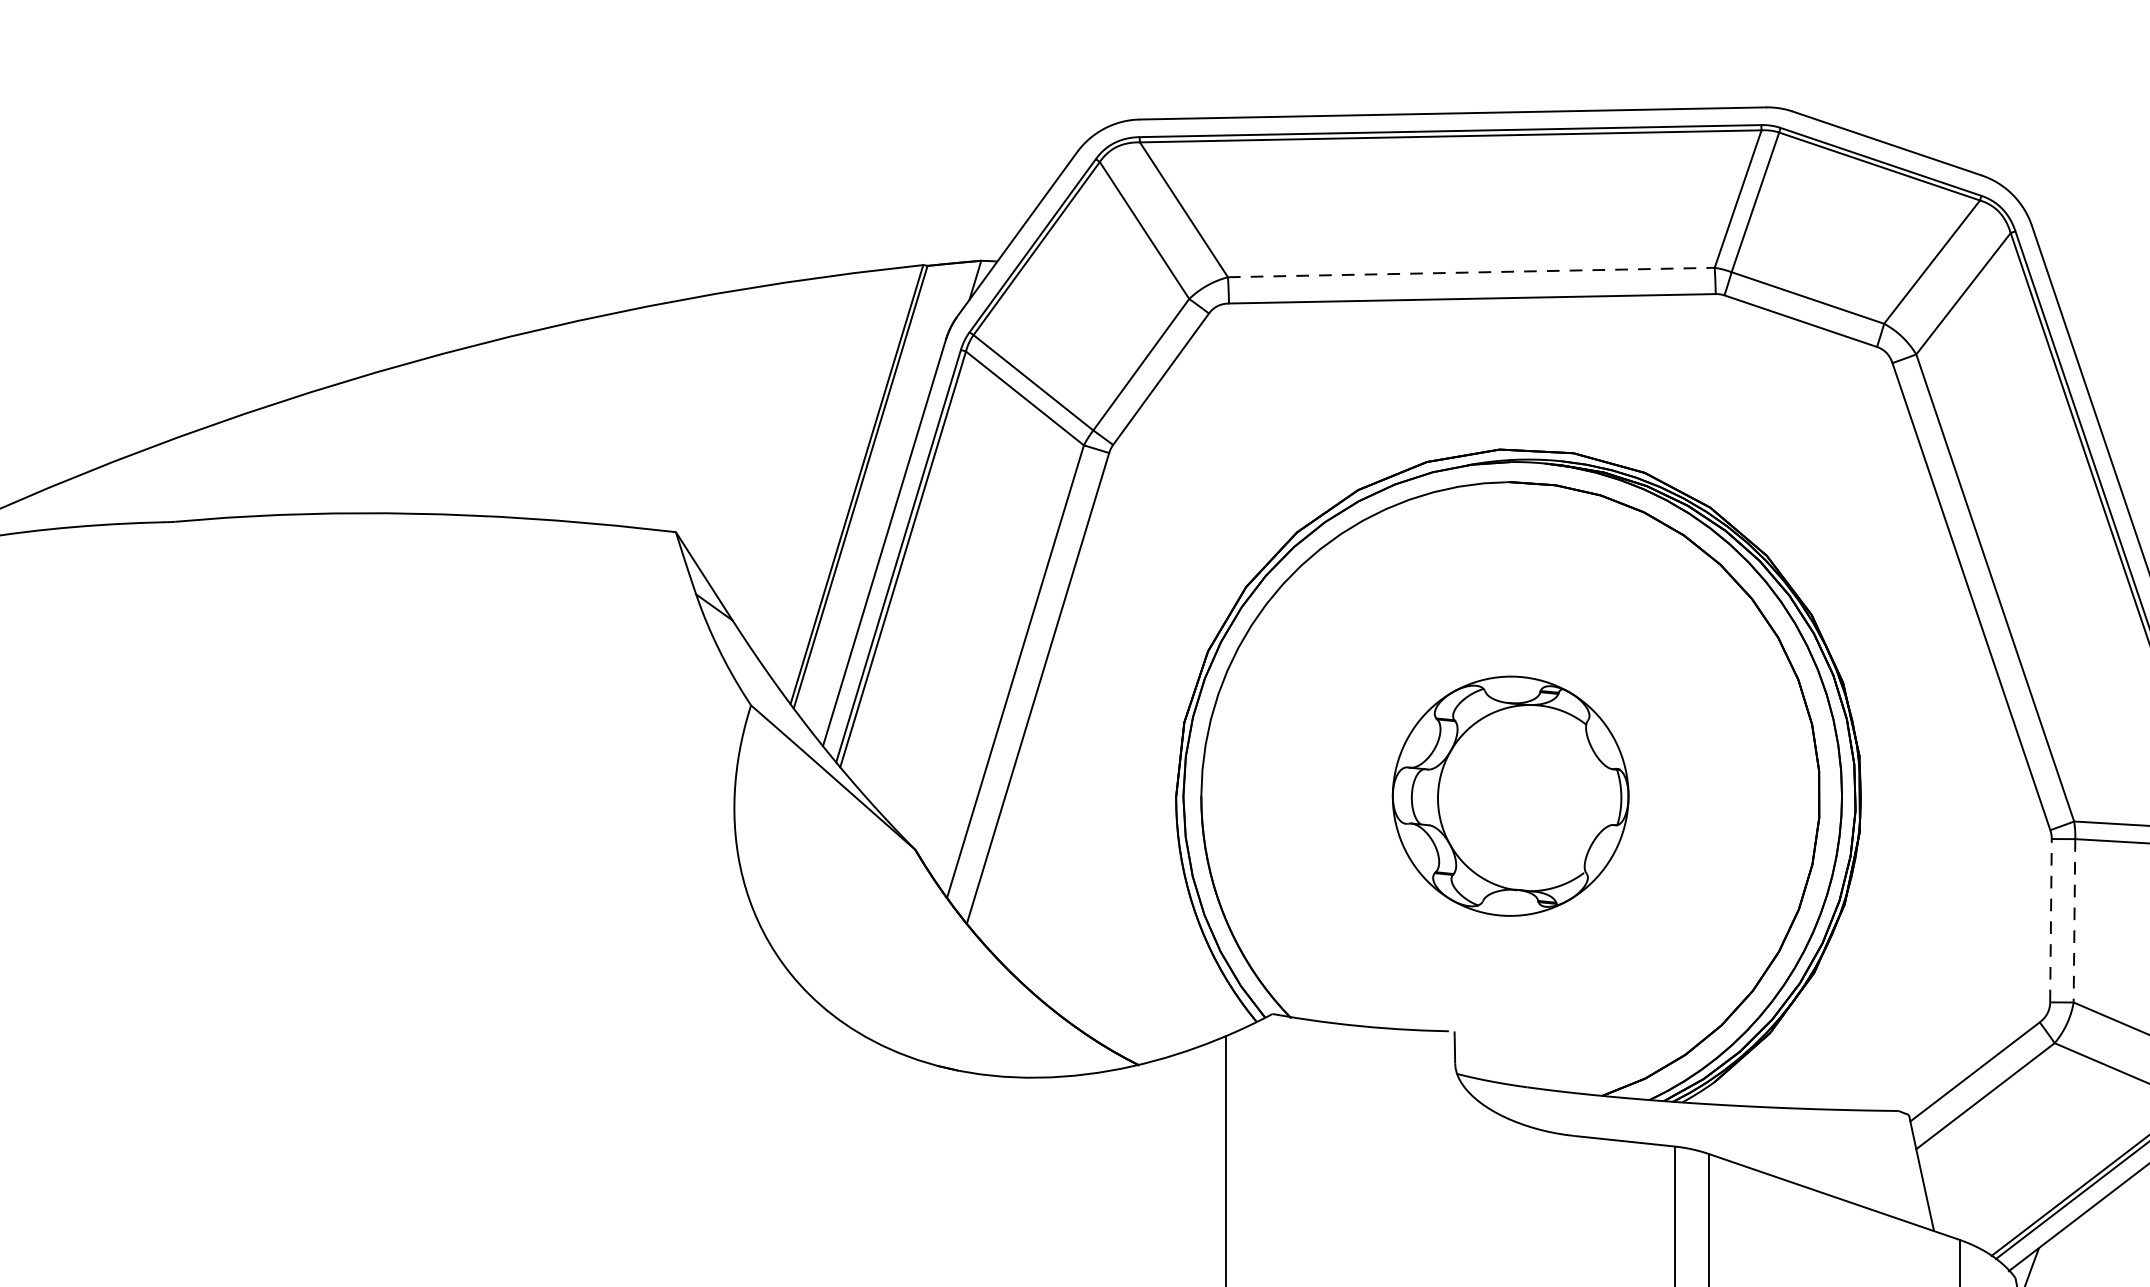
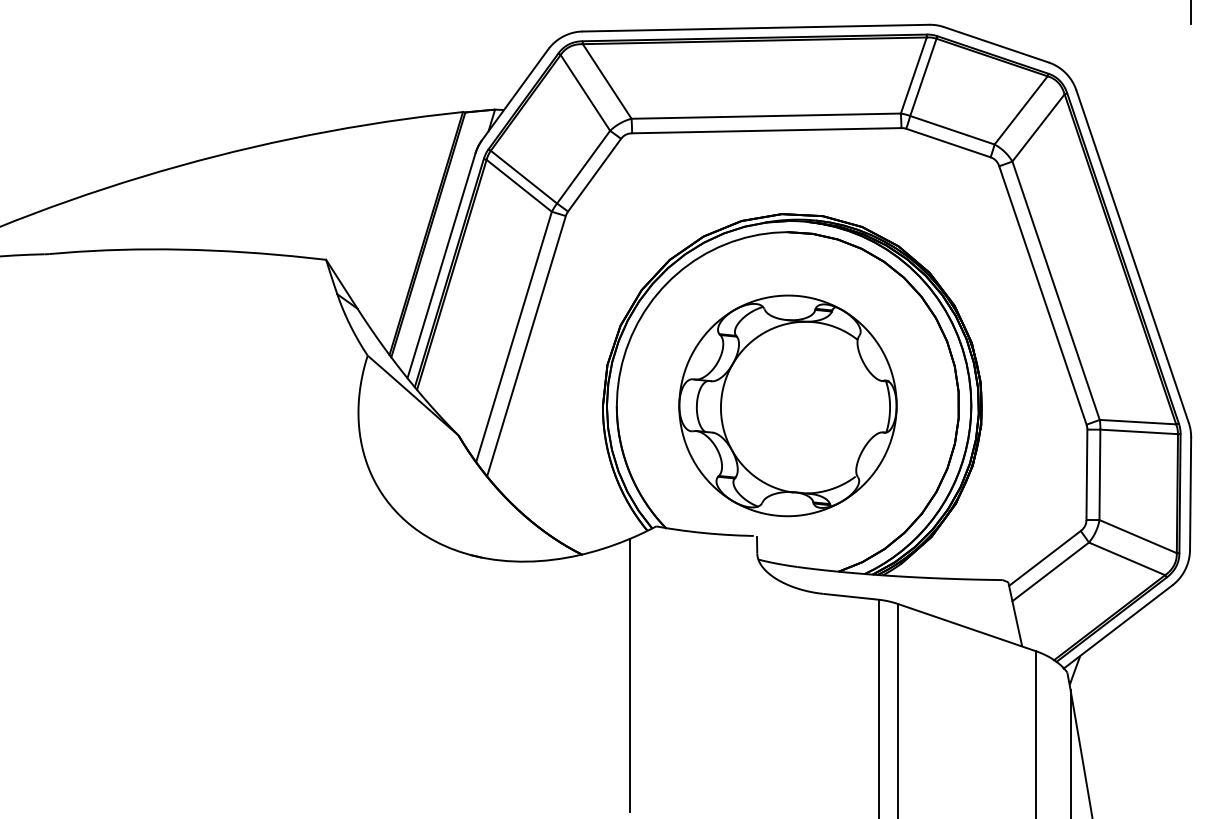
line: (1471, 273) -> (766, 116), dashed -> solid
part: (1509, 795) -> (787, 405), size x1.67
line: (2050, 920) -> (1086, 474), dashed -> solid
line: (2073, 921) -> (1099, 475), dashed -> solid

